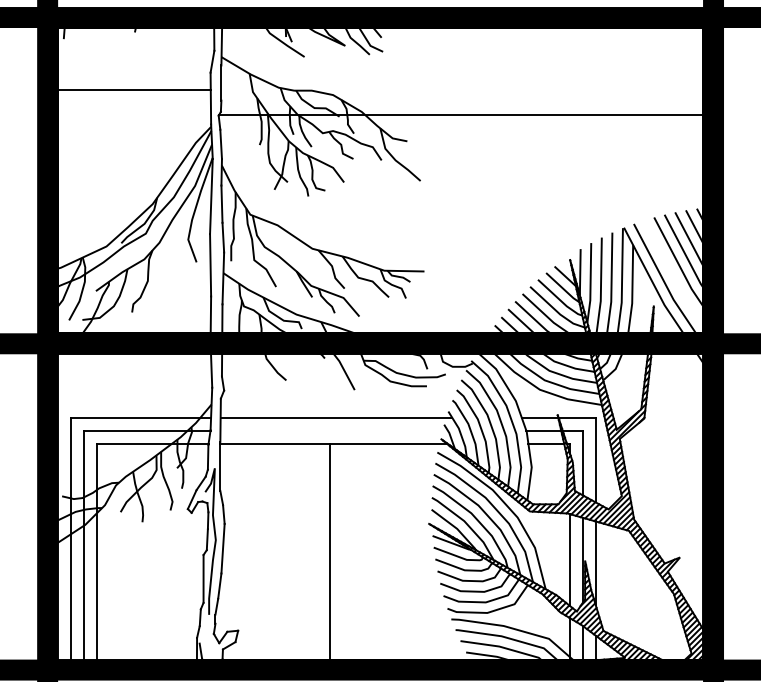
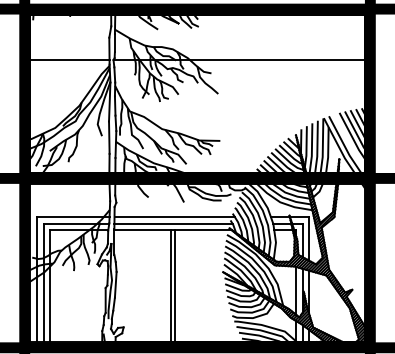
line: (130, 89) -> (67, 59), moved
line: (334, 430) -> (173, 223), added
line: (338, 555) -> (175, 288), added

